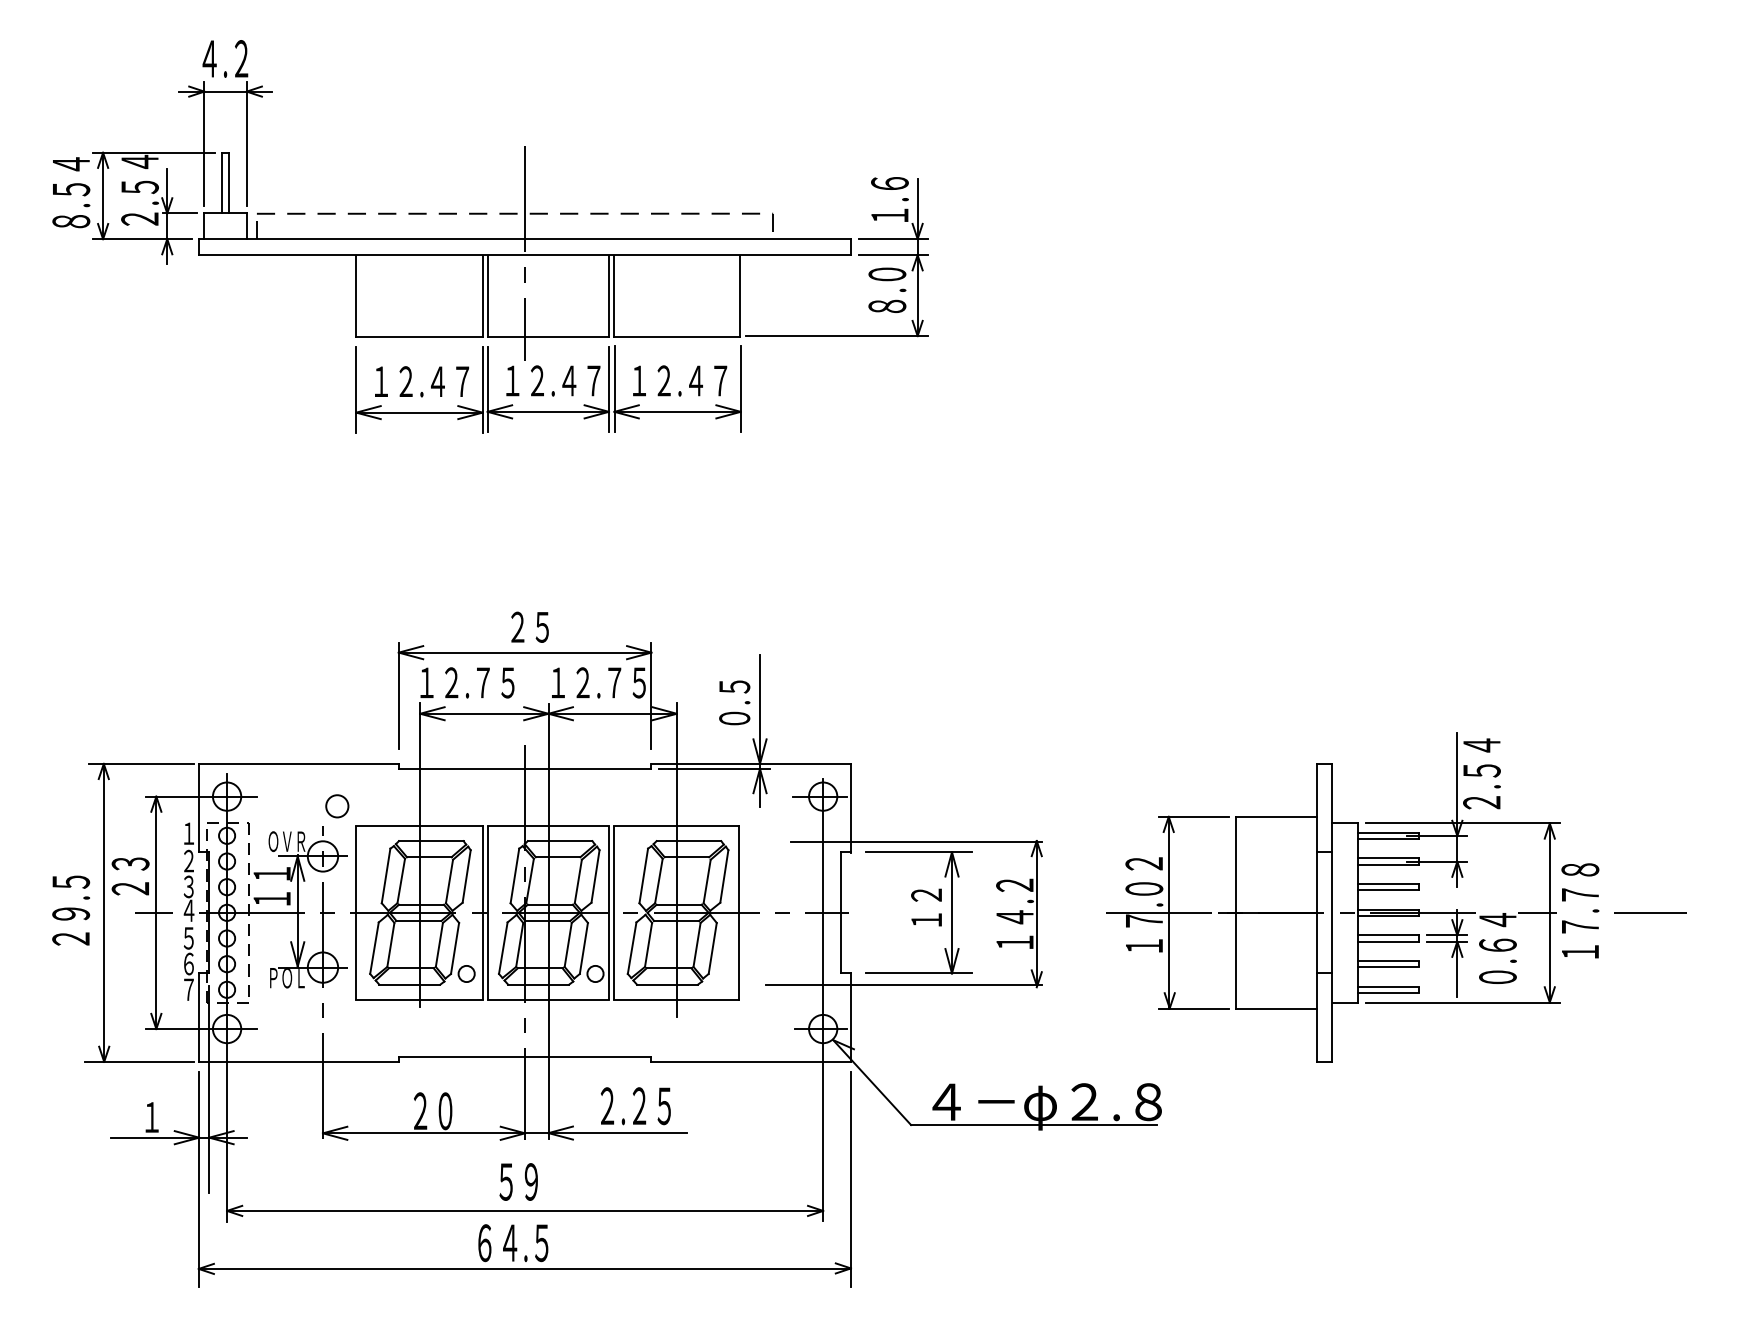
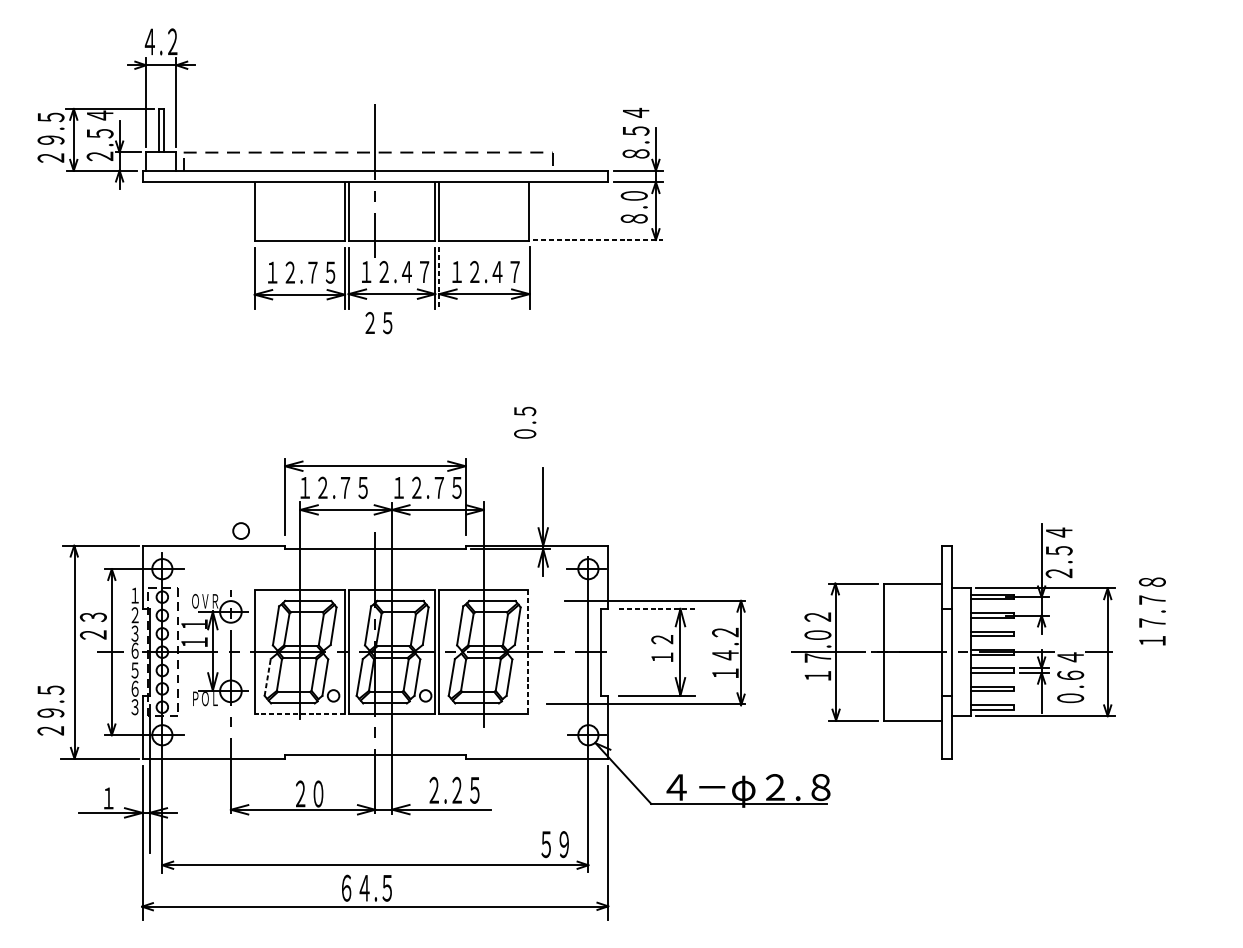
text: (889, 186) -> (635, 133), １.６ -> ８.５４
text: (71, 192) -> (51, 137), ８.５４ -> ２９.５
line: (836, 336) -> (597, 240), solid -> dashed
text: (450, 381) -> (322, 272), １２.４７ -> １２.７５
line: (614, 389) -> (439, 278), solid -> dashed
text: (529, 626) -> (378, 322), moved
text: (734, 702) -> (525, 422), moved
circle: (337, 806) -> (241, 531), moved
line: (919, 852) -> (657, 609), solid -> dashed
text: (71, 910) -> (51, 710), moved
text: (188, 910) -> (134, 650), ４ -> ６
text: (1580, 910) -> (1152, 611), moved
line: (739, 912) -> (528, 651), solid -> dashed
line: (1649, 912) -> (1178, 651), removed
line: (374, 947) -> (267, 676), solid -> dashed
text: (188, 989) -> (134, 706), ７ -> ３
line: (418, 999) -> (299, 714), solid -> dashed
text: (518, 1181) -> (555, 844), moved

